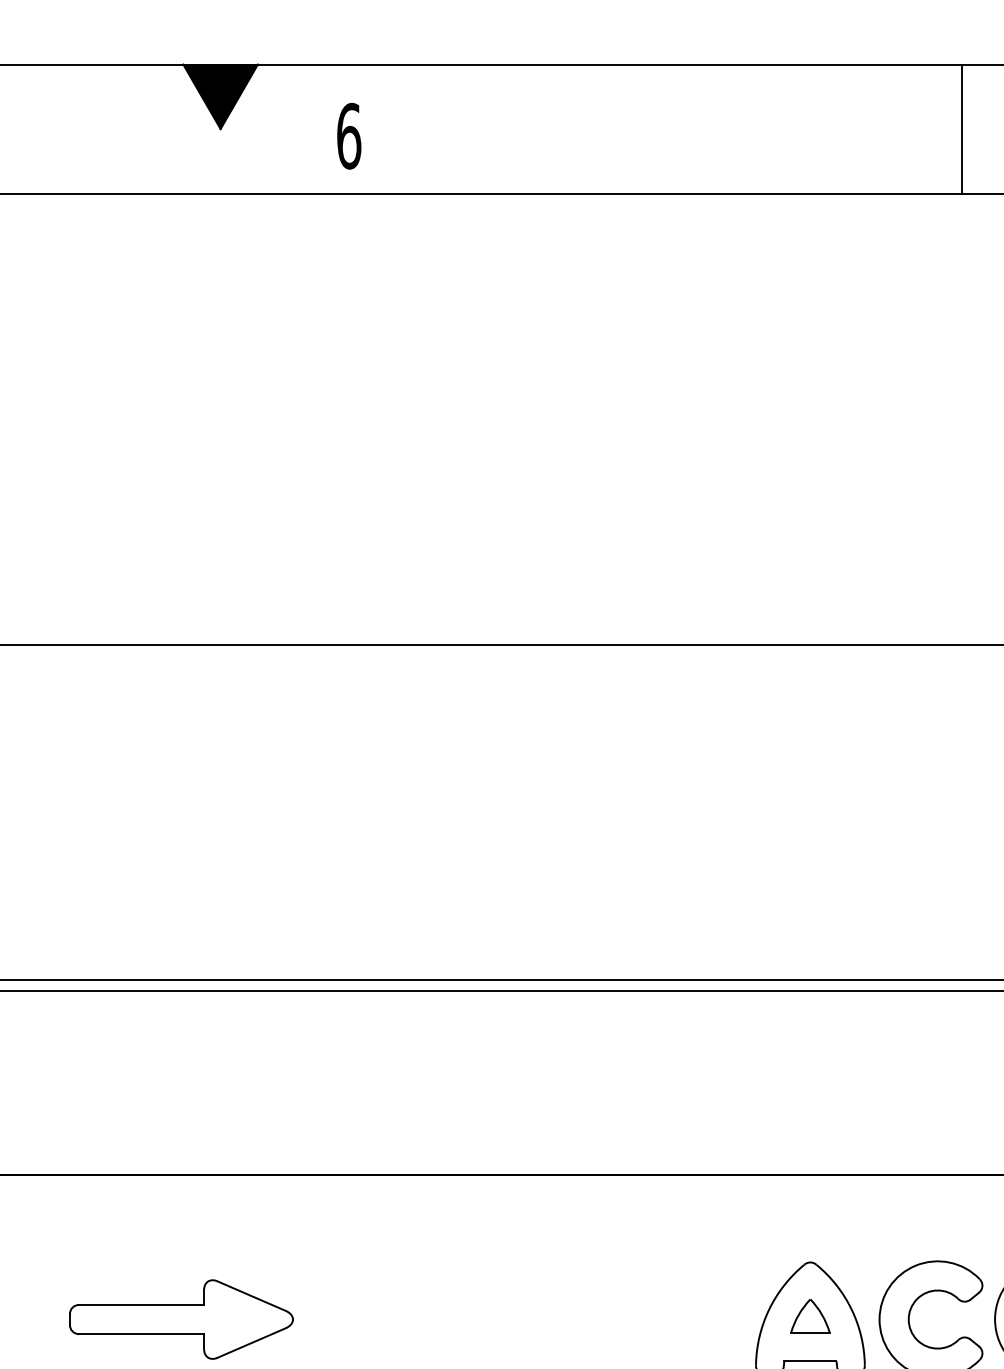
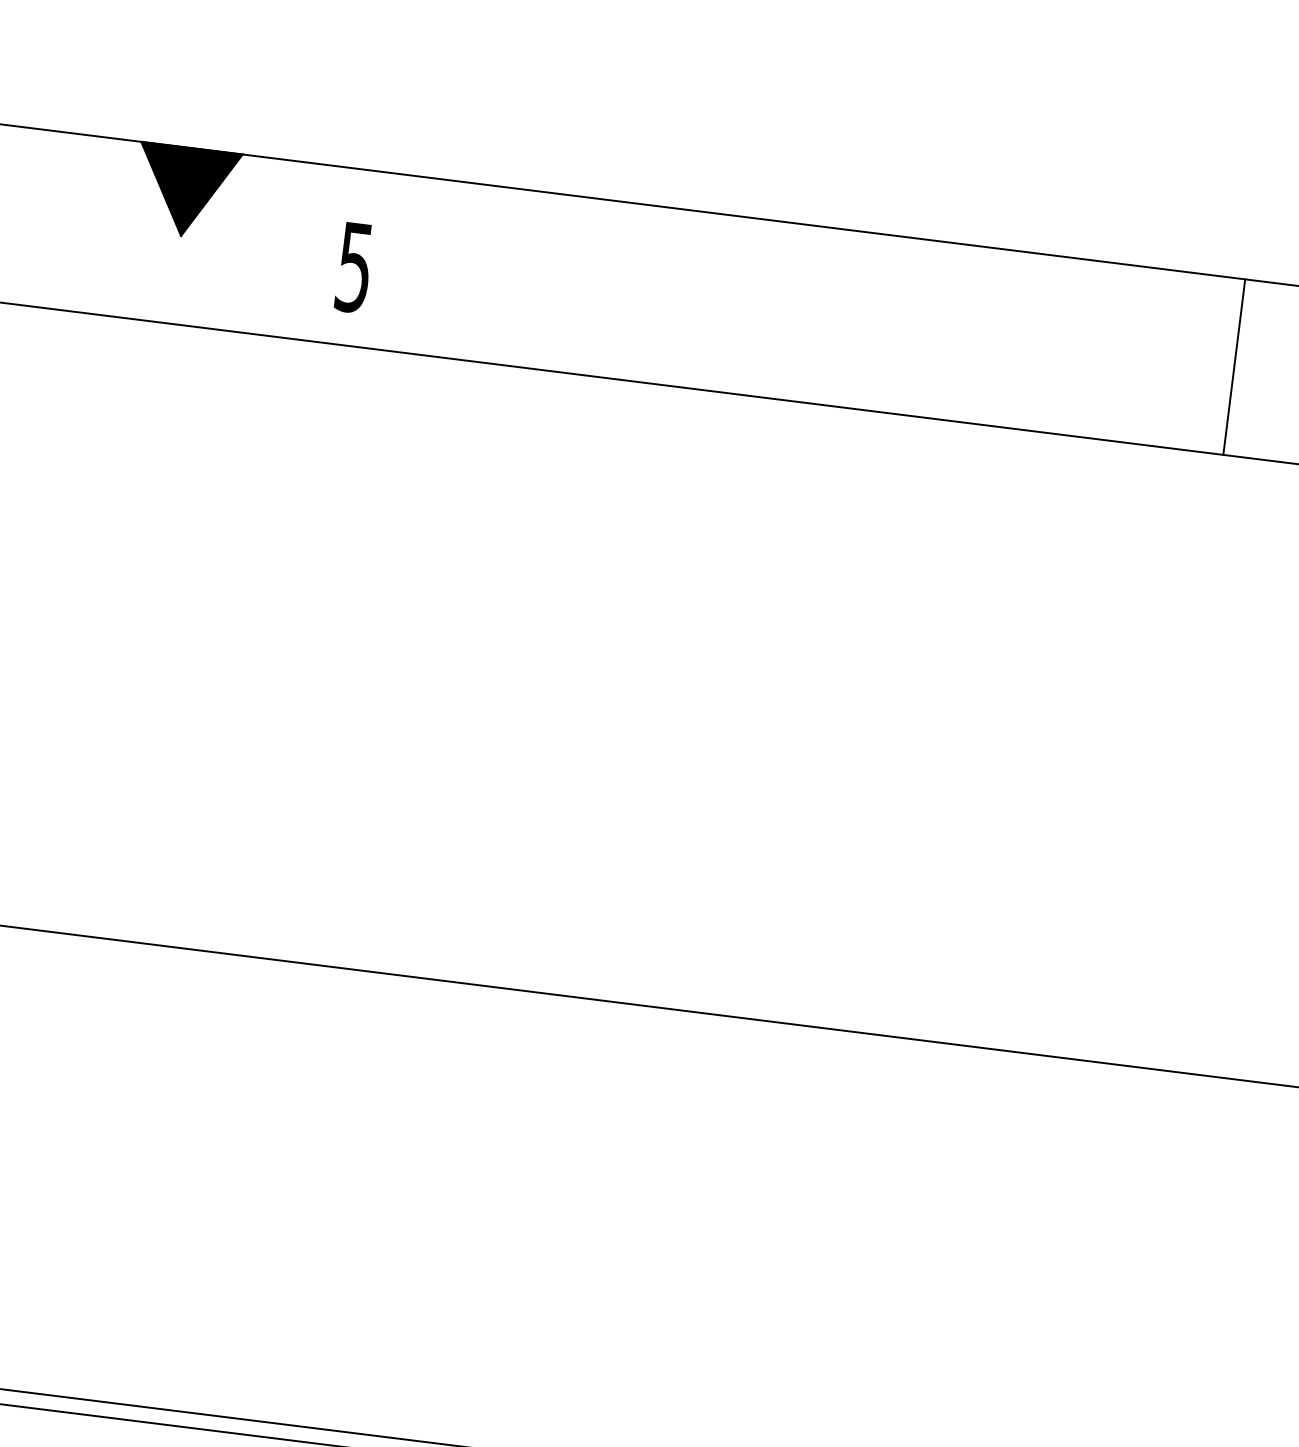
line: (961, 128) -> (1234, 366), moved
text: (349, 135) -> (355, 266), 6 -> 5

